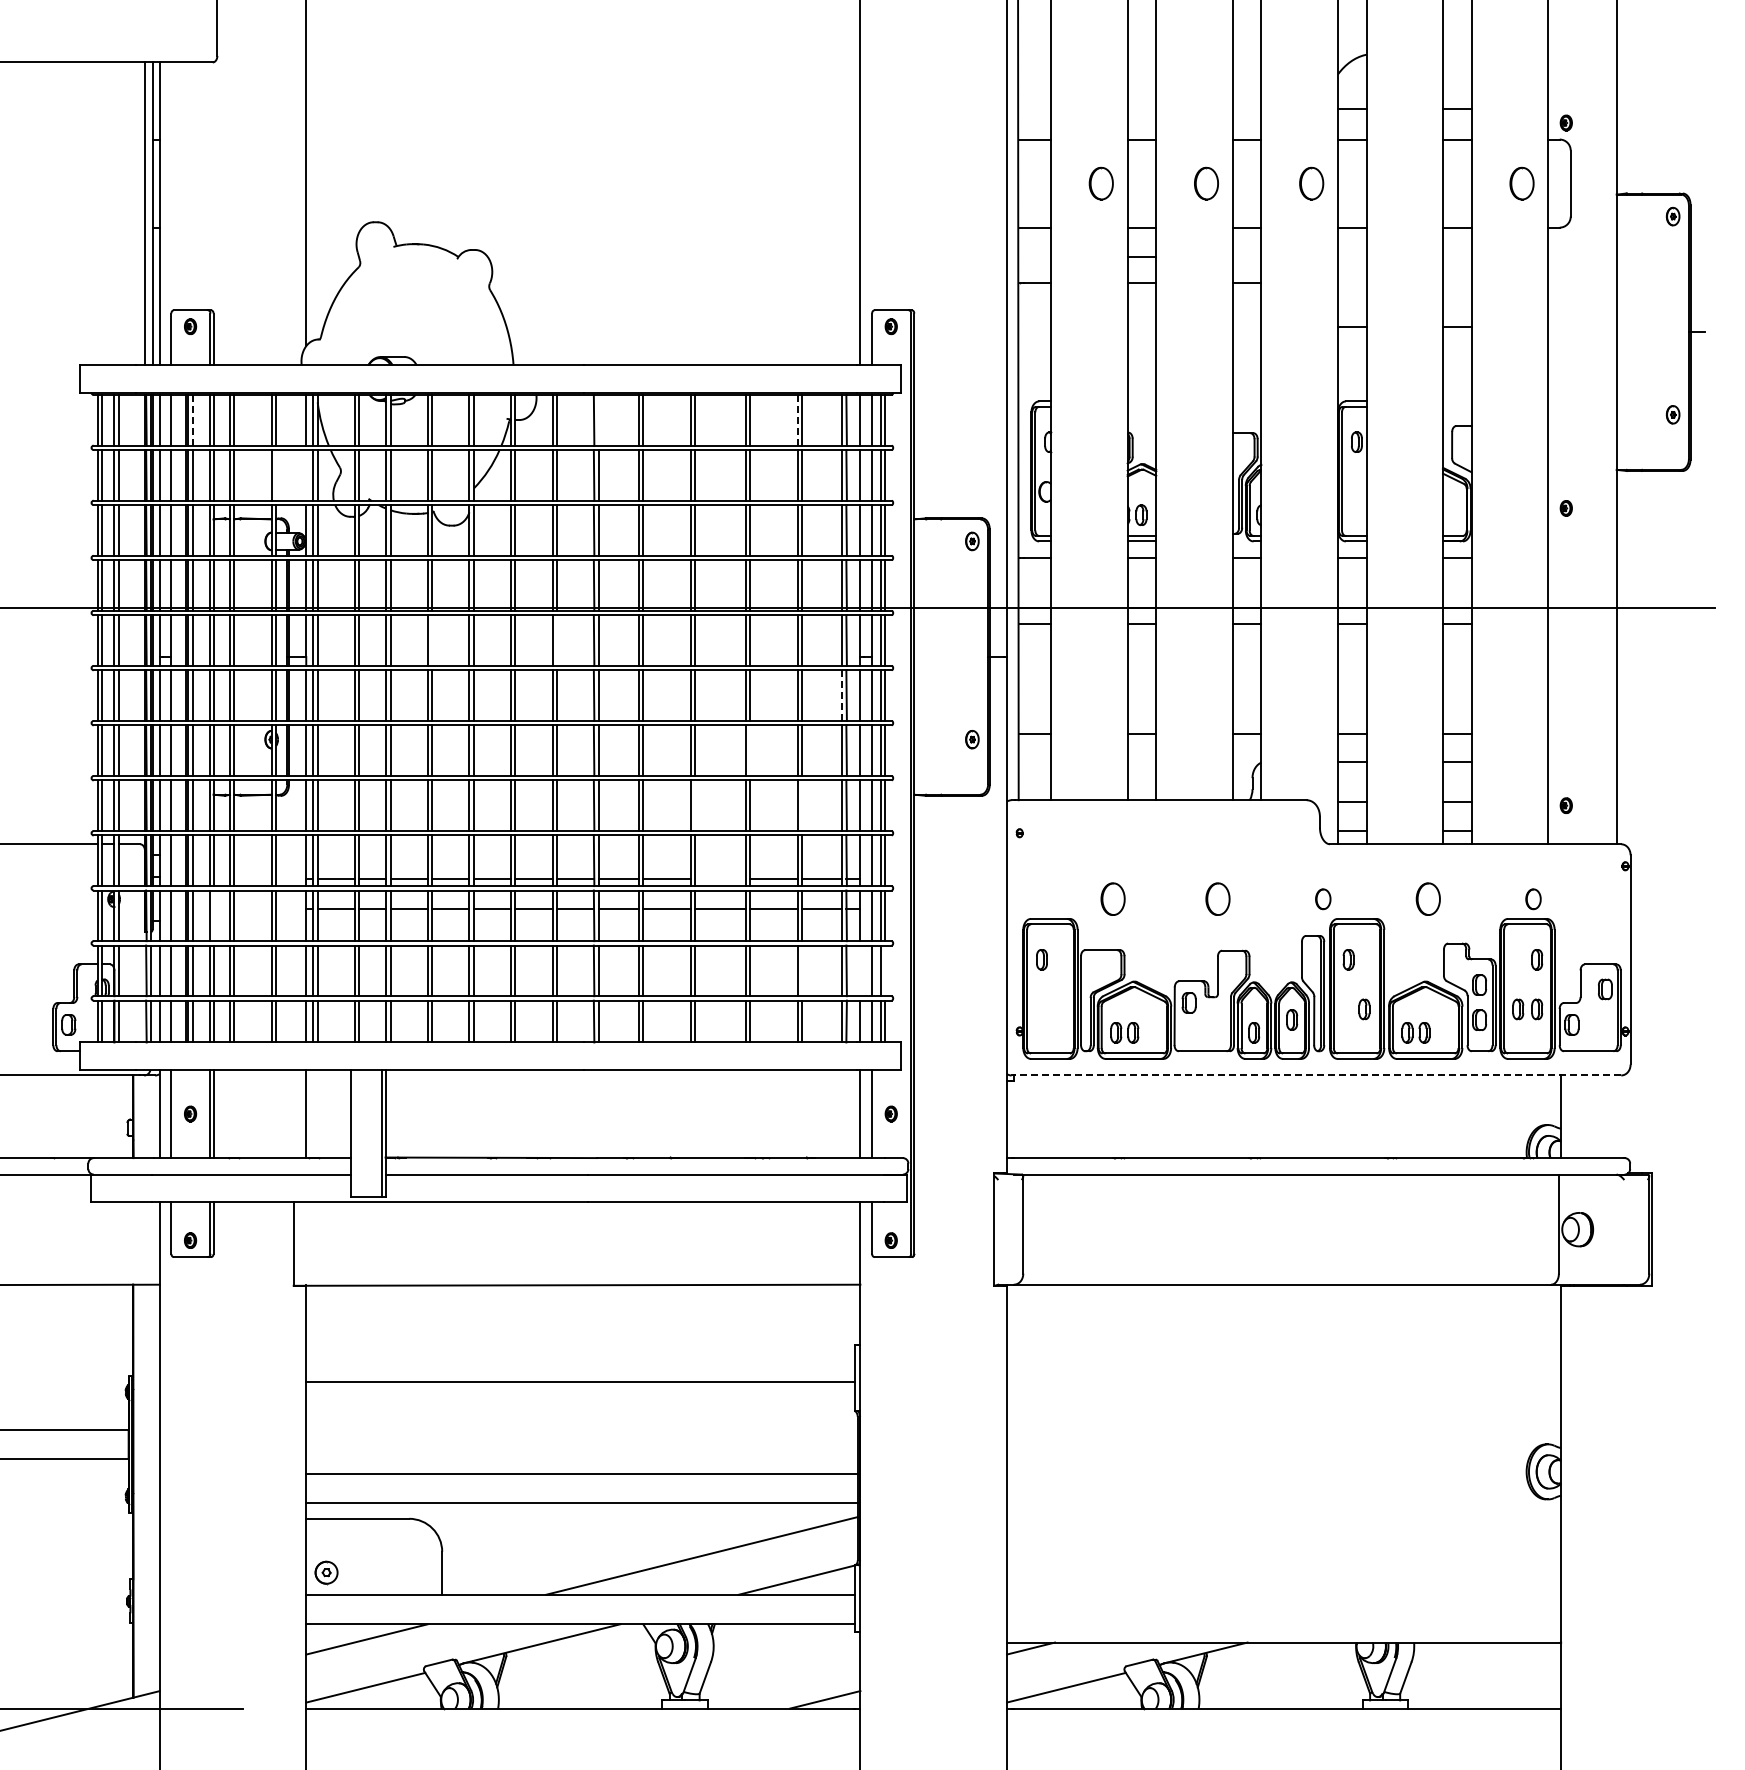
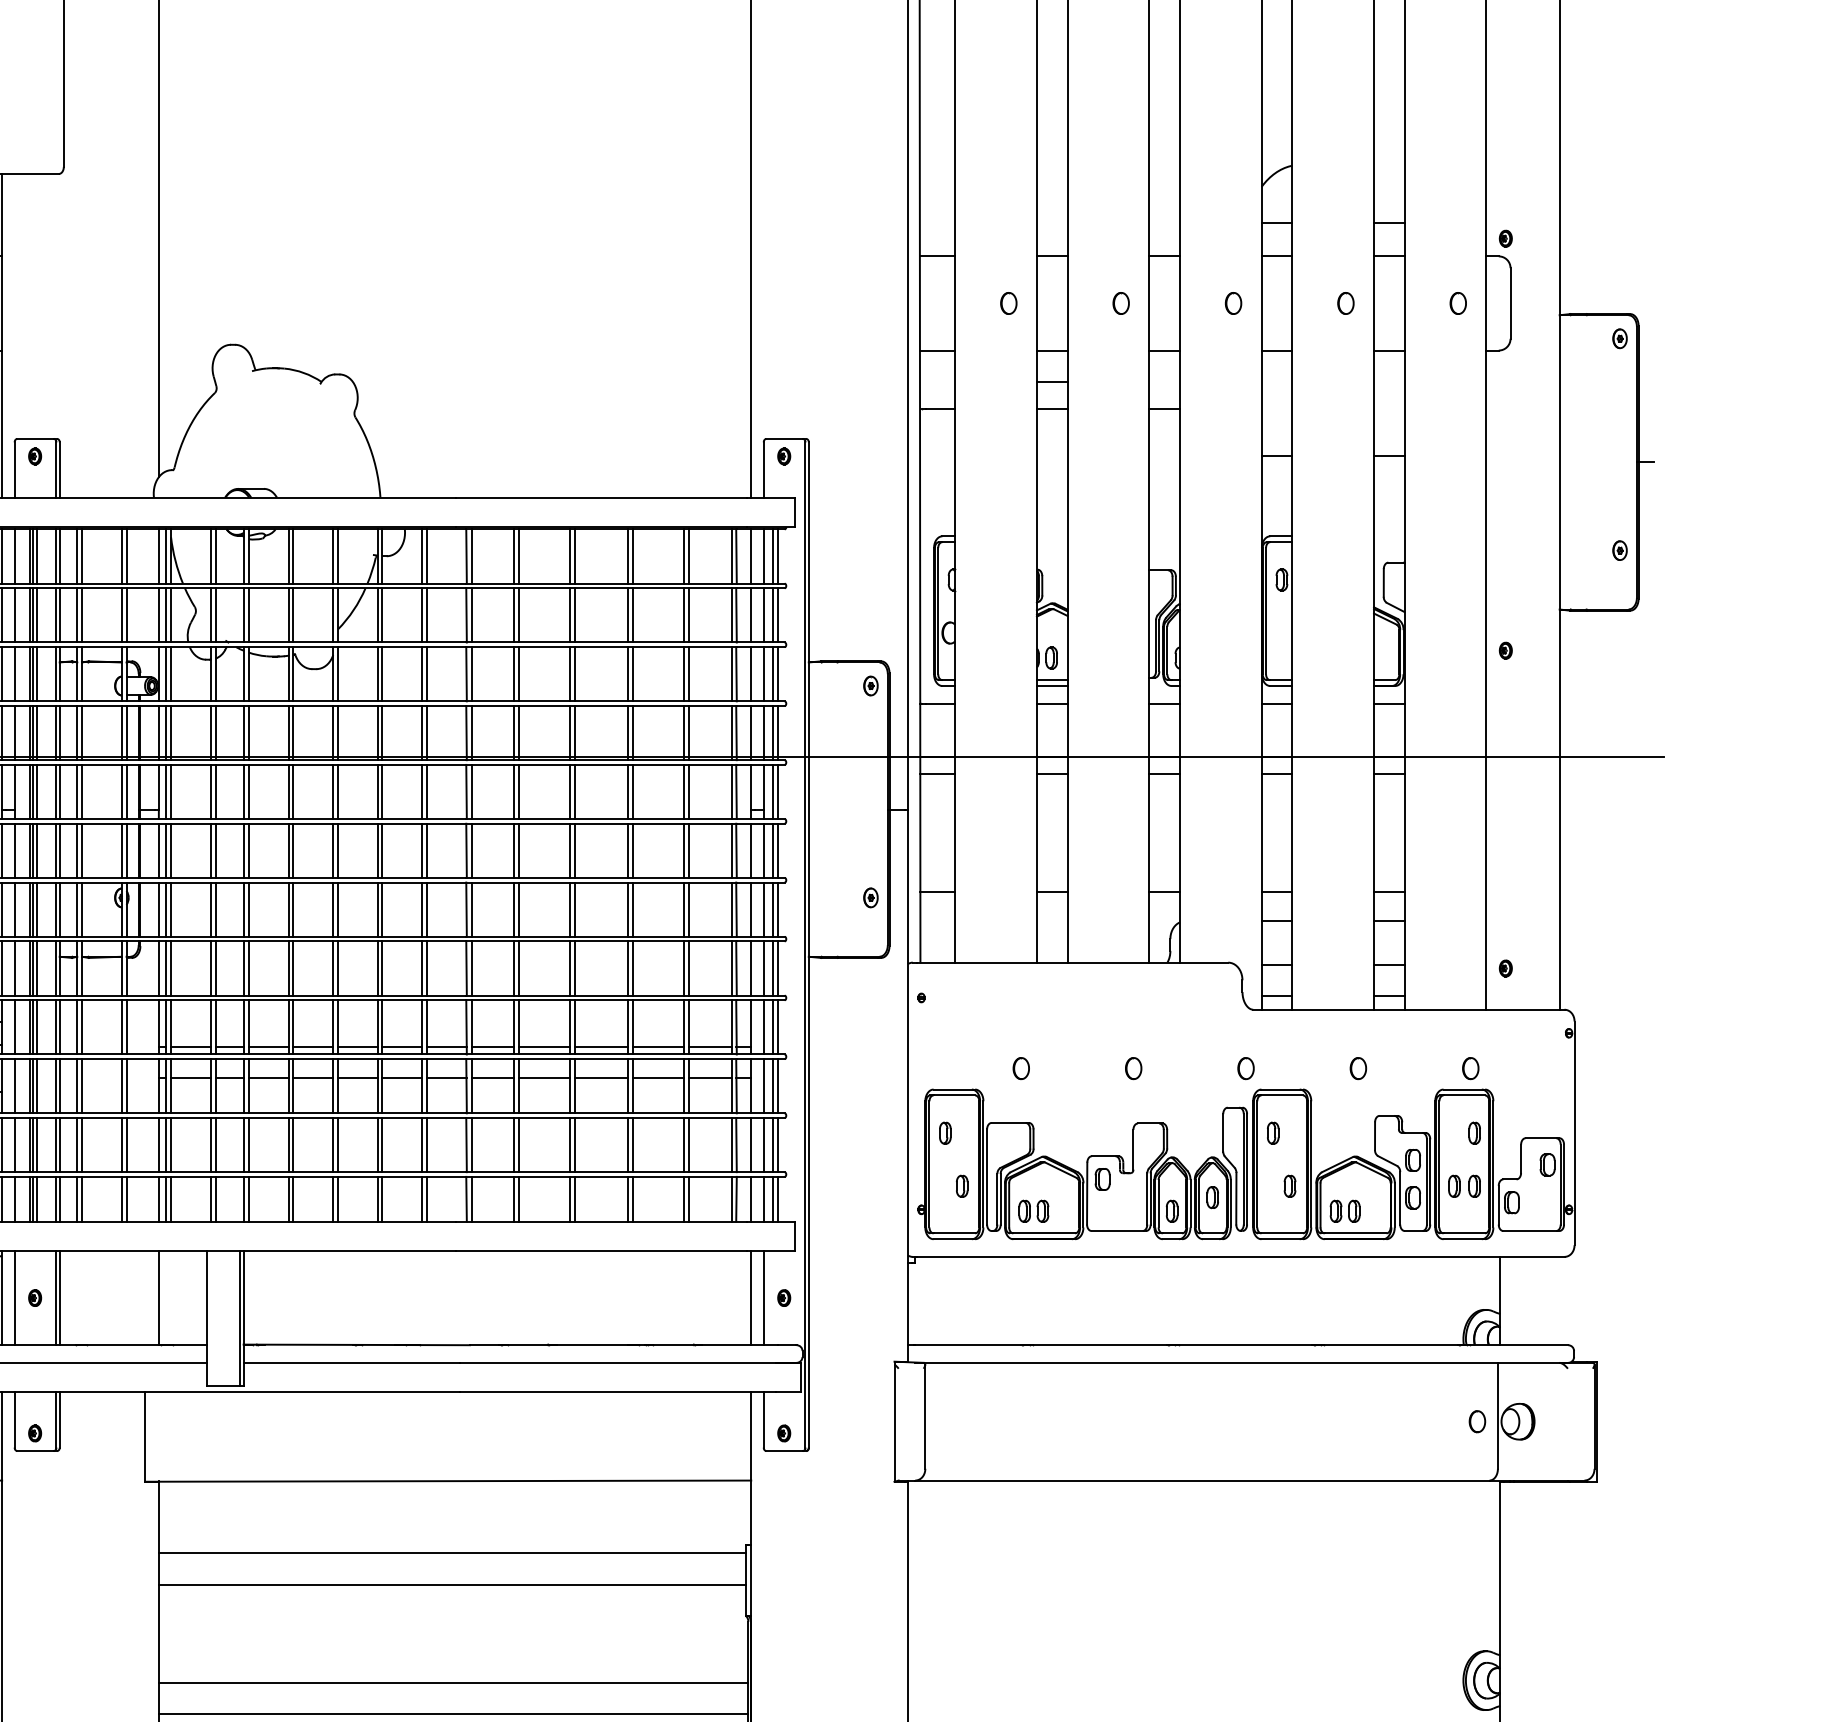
part: (1101, 183) -> (1008, 303), size x0.62
part: (1206, 183) -> (1121, 303), size x0.62
part: (1311, 183) -> (1233, 303), size x0.62
part: (1416, 183) -> (1345, 303), added
part: (1521, 183) -> (1457, 303), size x0.62
line: (192, 419) -> (37, 555), dashed -> solid
line: (598, 420) -> (471, 556), added
line: (797, 420) -> (683, 556), dashed -> solid
line: (276, 475) -> (127, 615), added
line: (306, 475) -> (159, 615), added
line: (432, 640) -> (293, 791), added
line: (557, 640) -> (427, 791), added
line: (841, 696) -> (731, 851), dashed -> solid
line: (749, 750) -> (632, 909), added
line: (695, 805) -> (574, 968), added
line: (802, 805) -> (689, 968), added
line: (720, 879) -> (601, 1047), added
part: (1112, 899) -> (1020, 1068), size x0.62
part: (1218, 899) -> (1134, 1068), size x0.62
part: (1428, 899) -> (1358, 1068), size x0.62
line: (213, 915) -> (59, 1085), added
line: (802, 970) -> (689, 1144), added
line: (860, 970) -> (751, 1144), added
line: (885, 970) -> (778, 1144), added
part: (1057, 1009) -> (961, 1186), added
line: (1318, 1075) -> (1240, 1256), dashed -> solid
part: (1539, 1229) -> (1477, 1421), added
line: (580, 1352) -> (452, 1553), added

